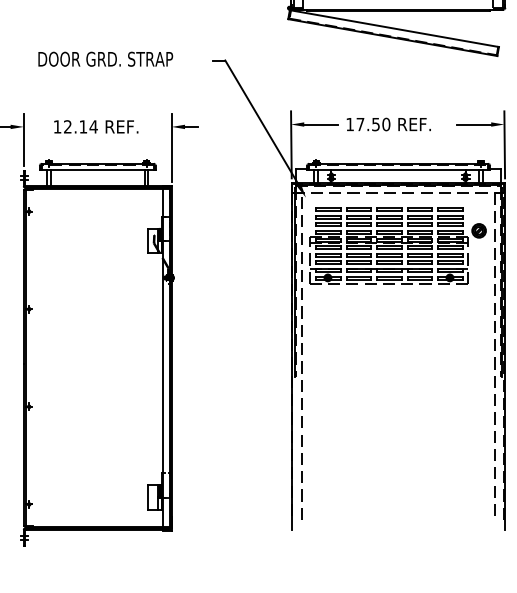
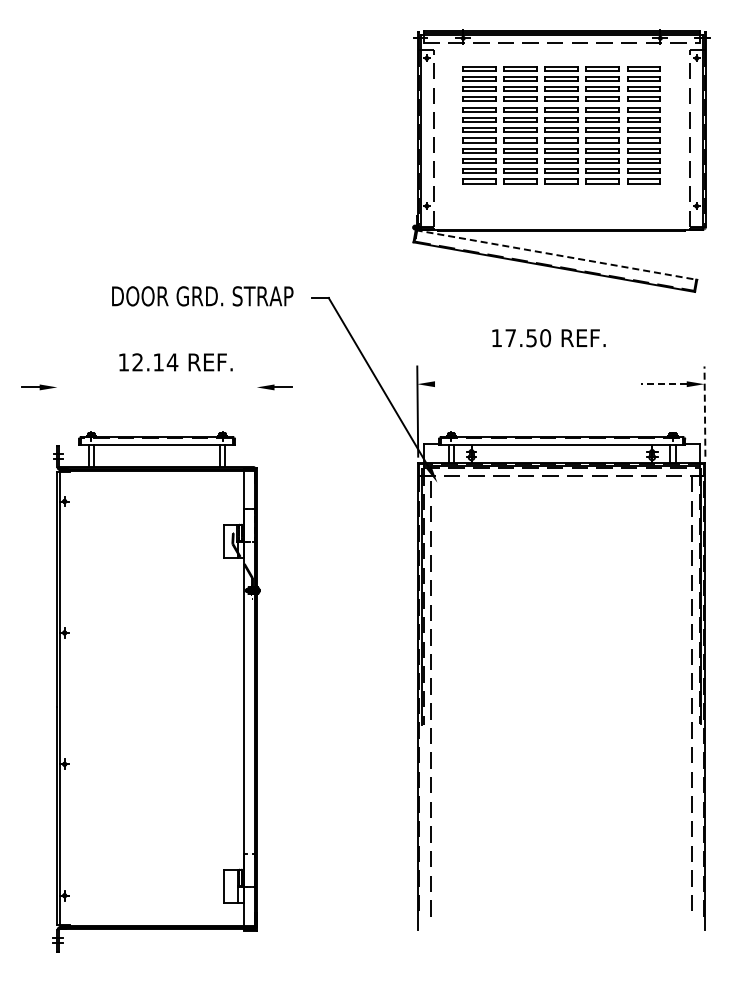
line: (394, 28) -> (556, 255), solid -> dashed
text: (105, 59) -> (202, 296), moved
line: (321, 124) -> (458, 384), removed
text: (388, 124) -> (548, 338), moved
line: (473, 124) -> (663, 384), solid -> dashed
text: (95, 126) -> (175, 362), moved
line: (23, 139) -> (57, 404), removed
line: (504, 144) -> (704, 411), solid -> dashed
line: (171, 147) -> (256, 415), removed
part: (397, 245) -> (560, 547), removed

